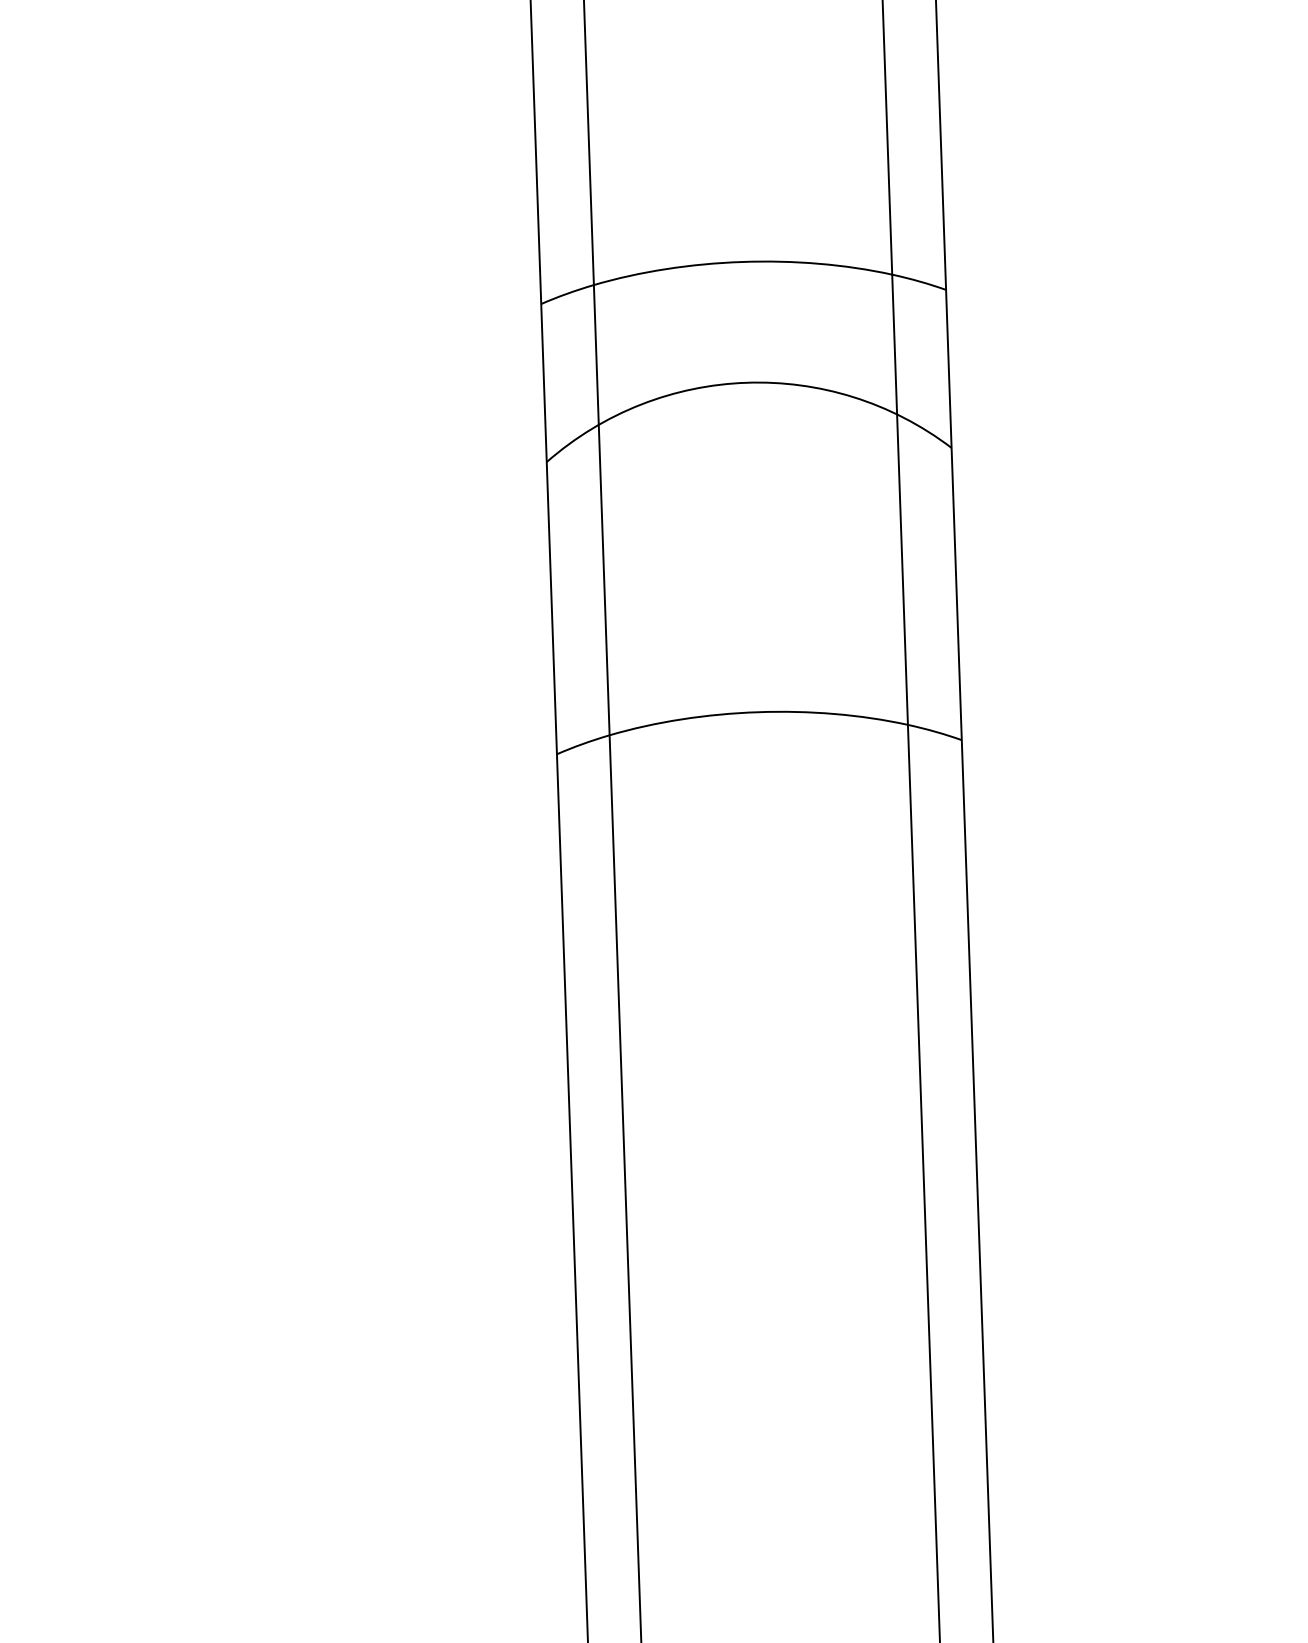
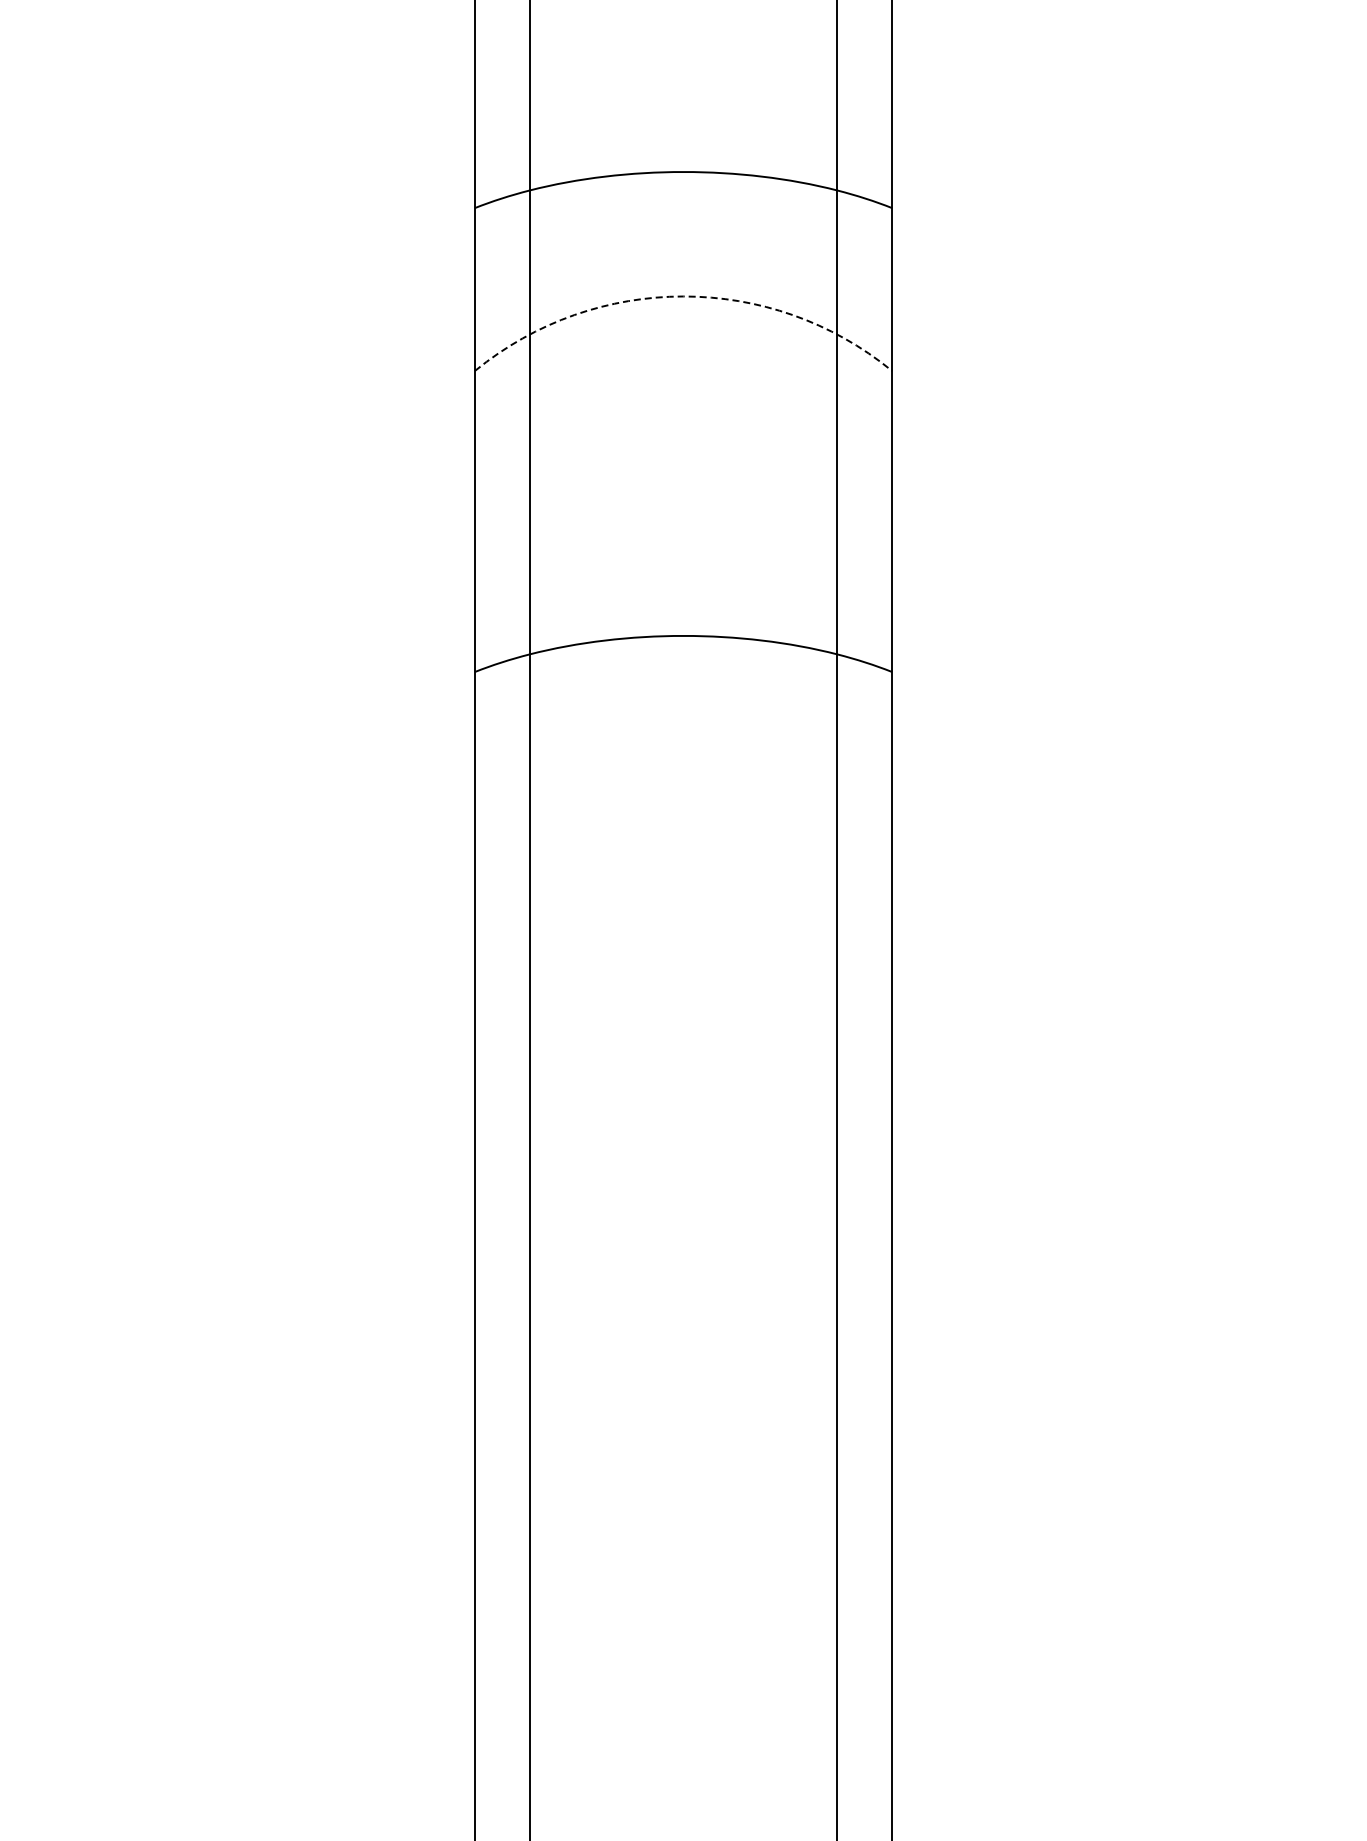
arc: (746, 382) -> (683, 296), solid -> dashed

